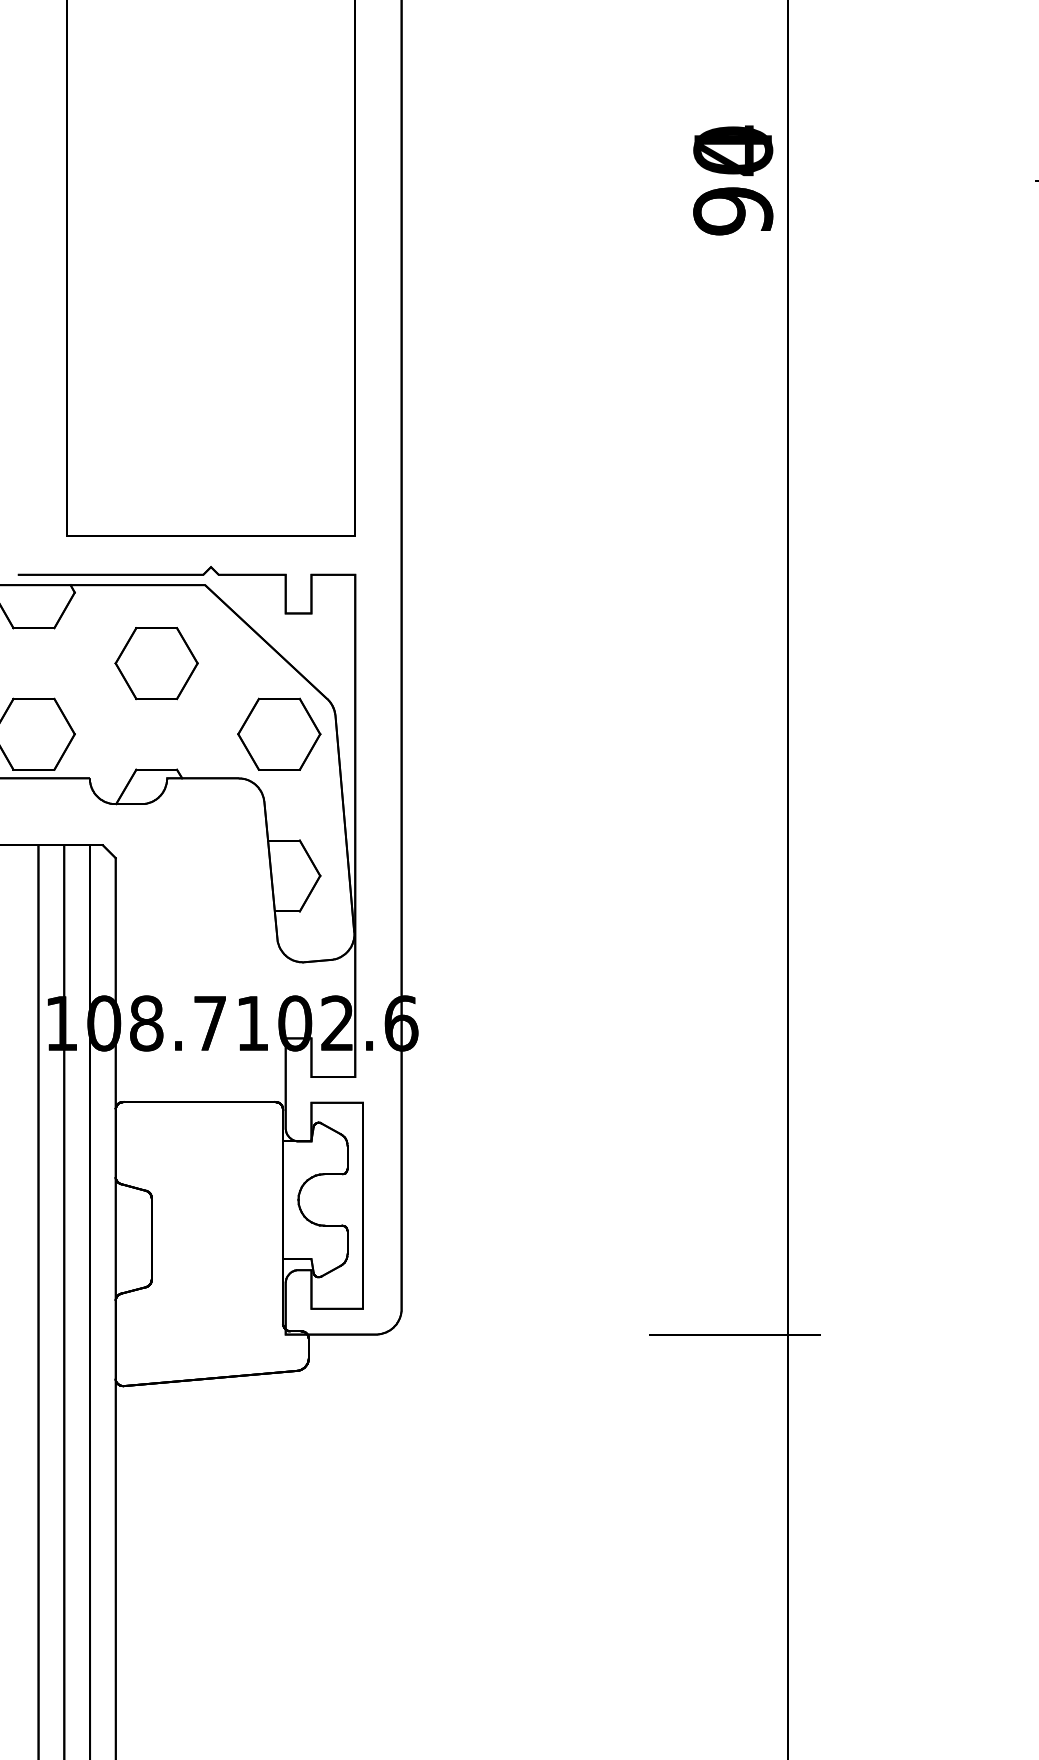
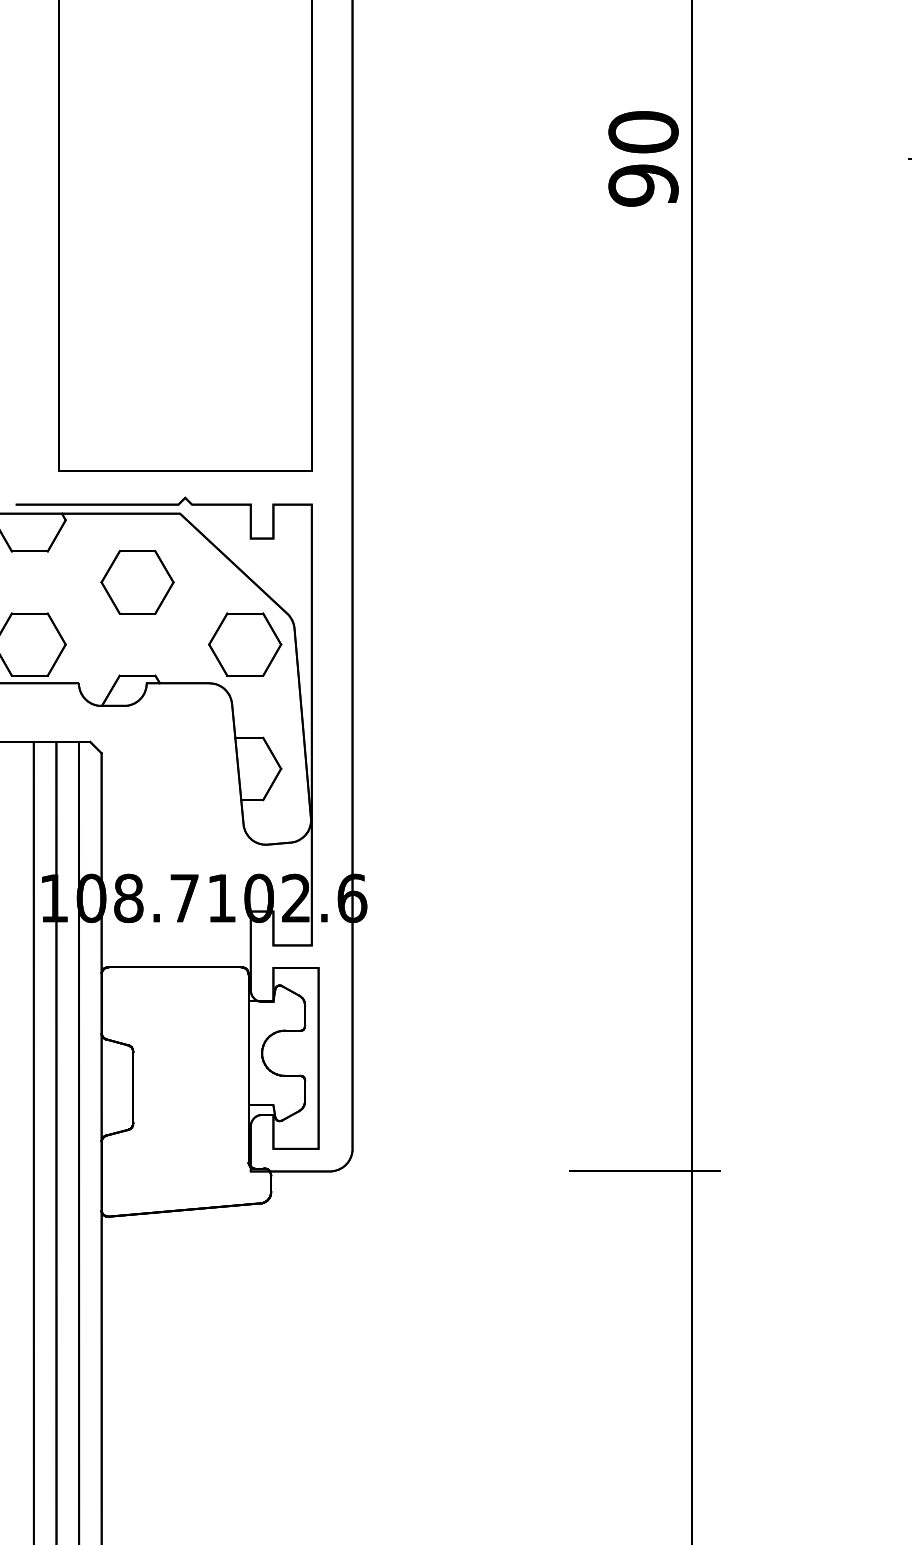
text: (733, 150) -> (643, 132), 94 -> 90

